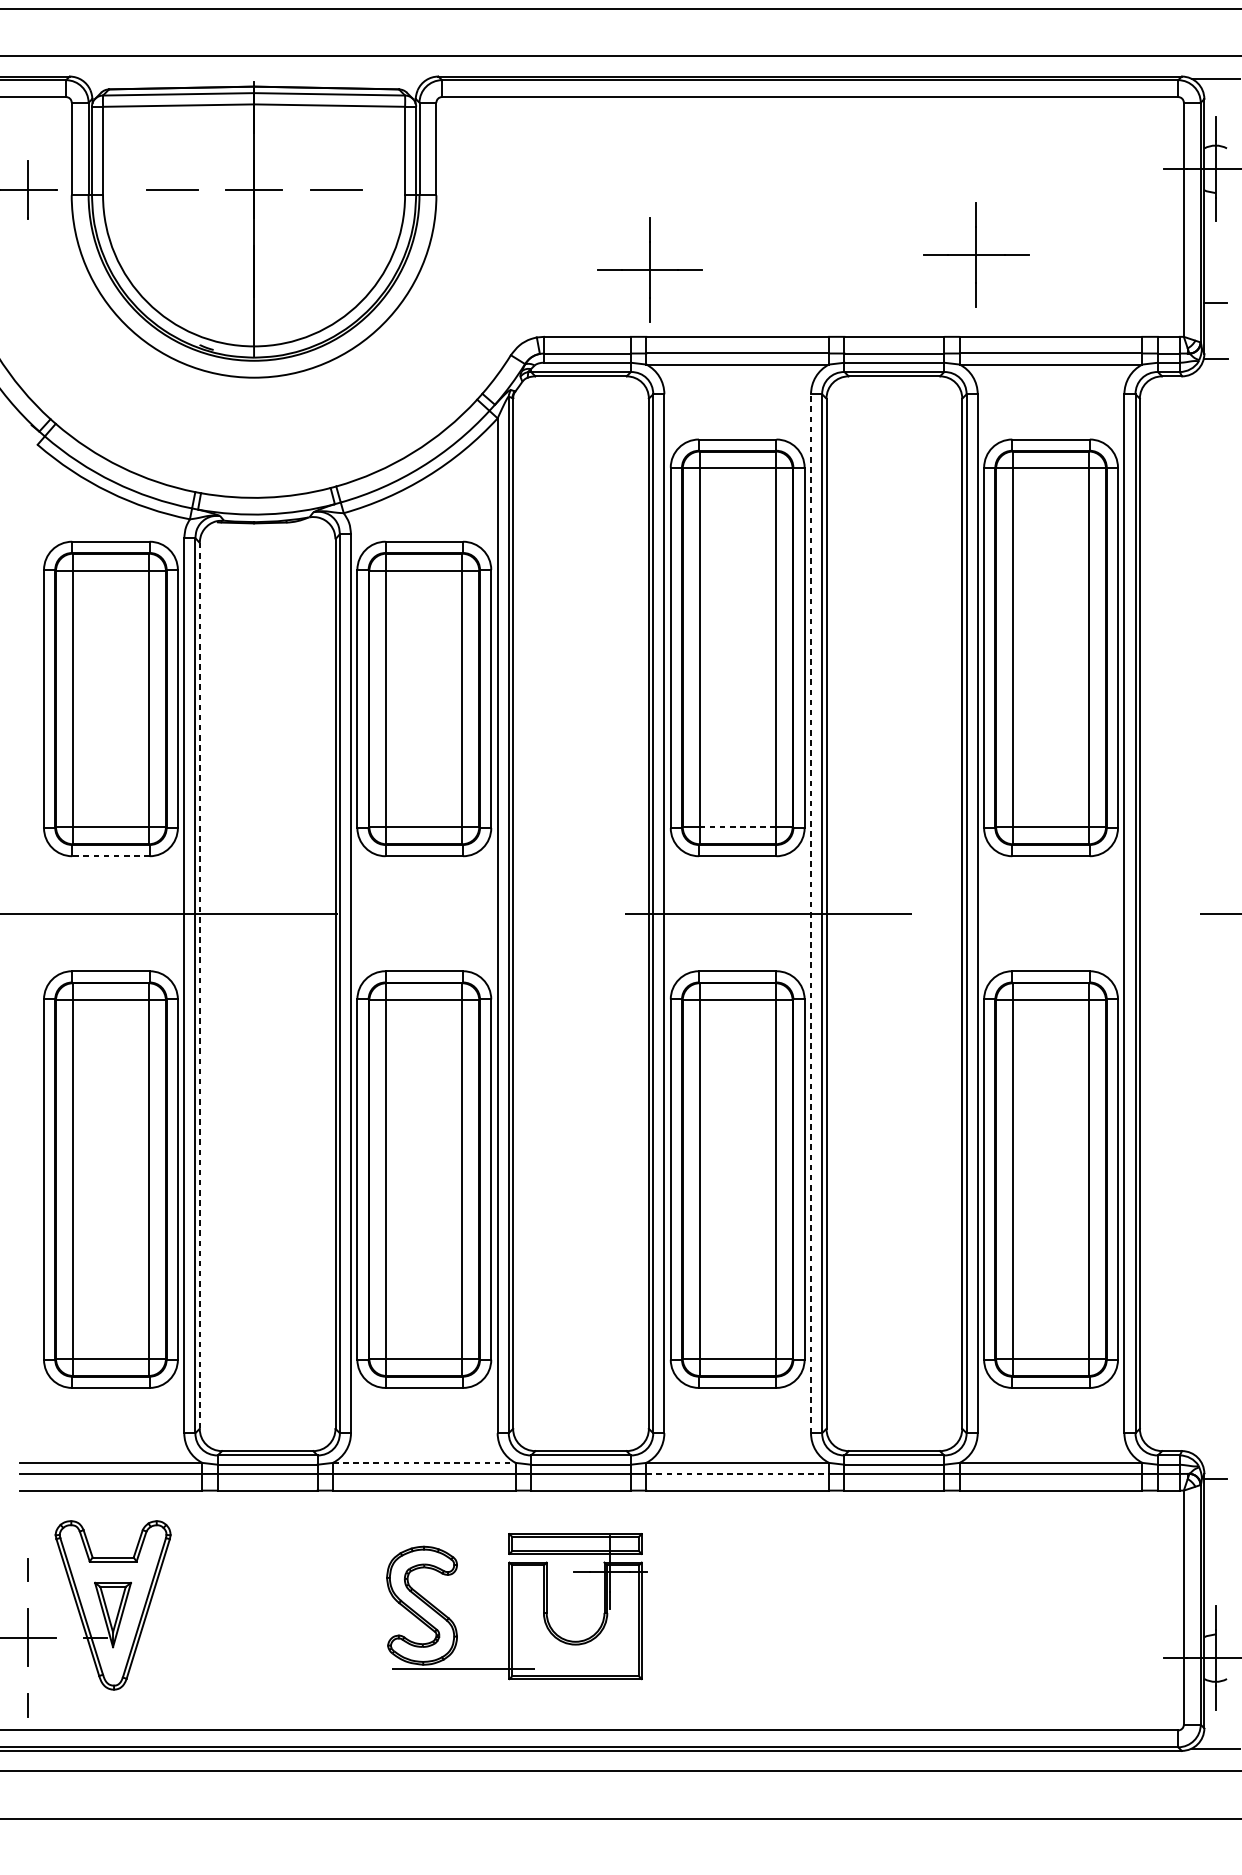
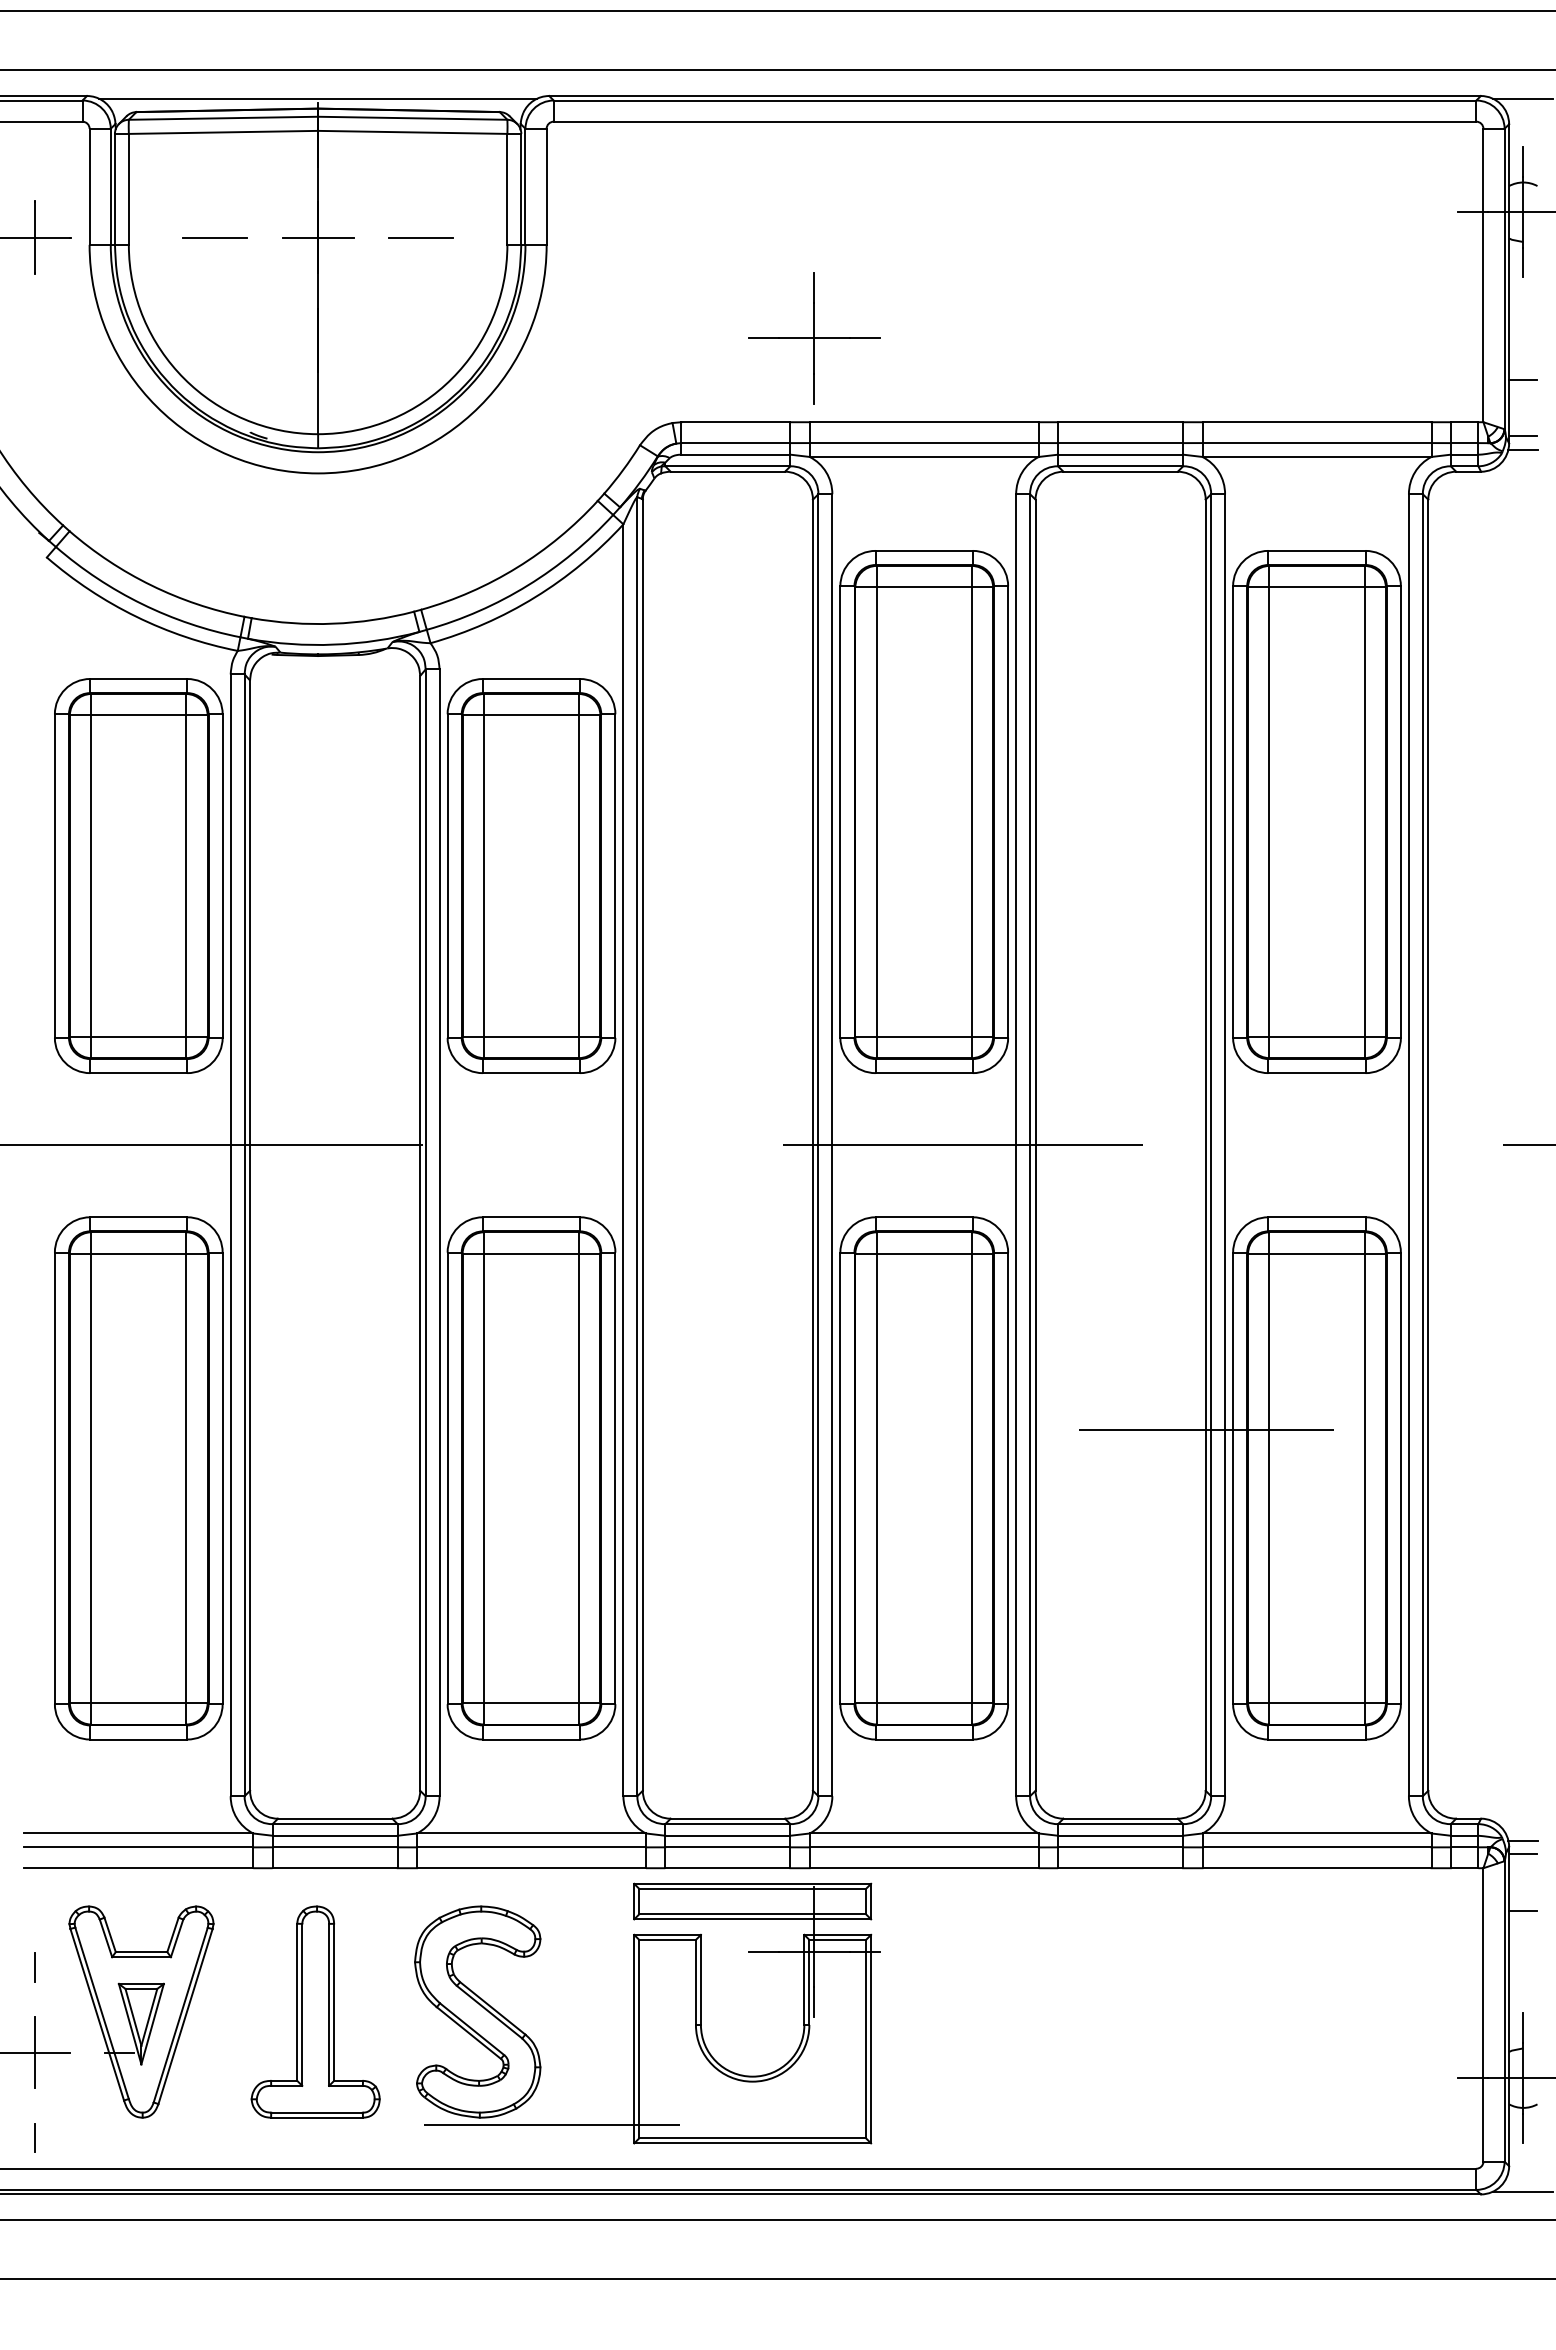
line: (253, 78) -> (317, 98), added
part: (976, 254) -> (1223, 319), removed
line: (1215, 348) -> (1523, 436), added
line: (737, 826) -> (924, 1036), dashed -> solid
line: (110, 856) -> (138, 1073), dashed -> solid
line: (811, 913) -> (1016, 1145), dashed -> solid
line: (200, 986) -> (250, 1236), dashed -> solid
line: (962, 1140) -> (1206, 1429), added
line: (424, 1462) -> (531, 1833), dashed -> solid
line: (1215, 1468) -> (1523, 1840), added
line: (737, 1474) -> (924, 1847), dashed -> solid
line: (1215, 1524) -> (1523, 1910), added
part: (251, 1604) -> (315, 2011), added
part: (516, 1606) -> (647, 2013), size x1.43

